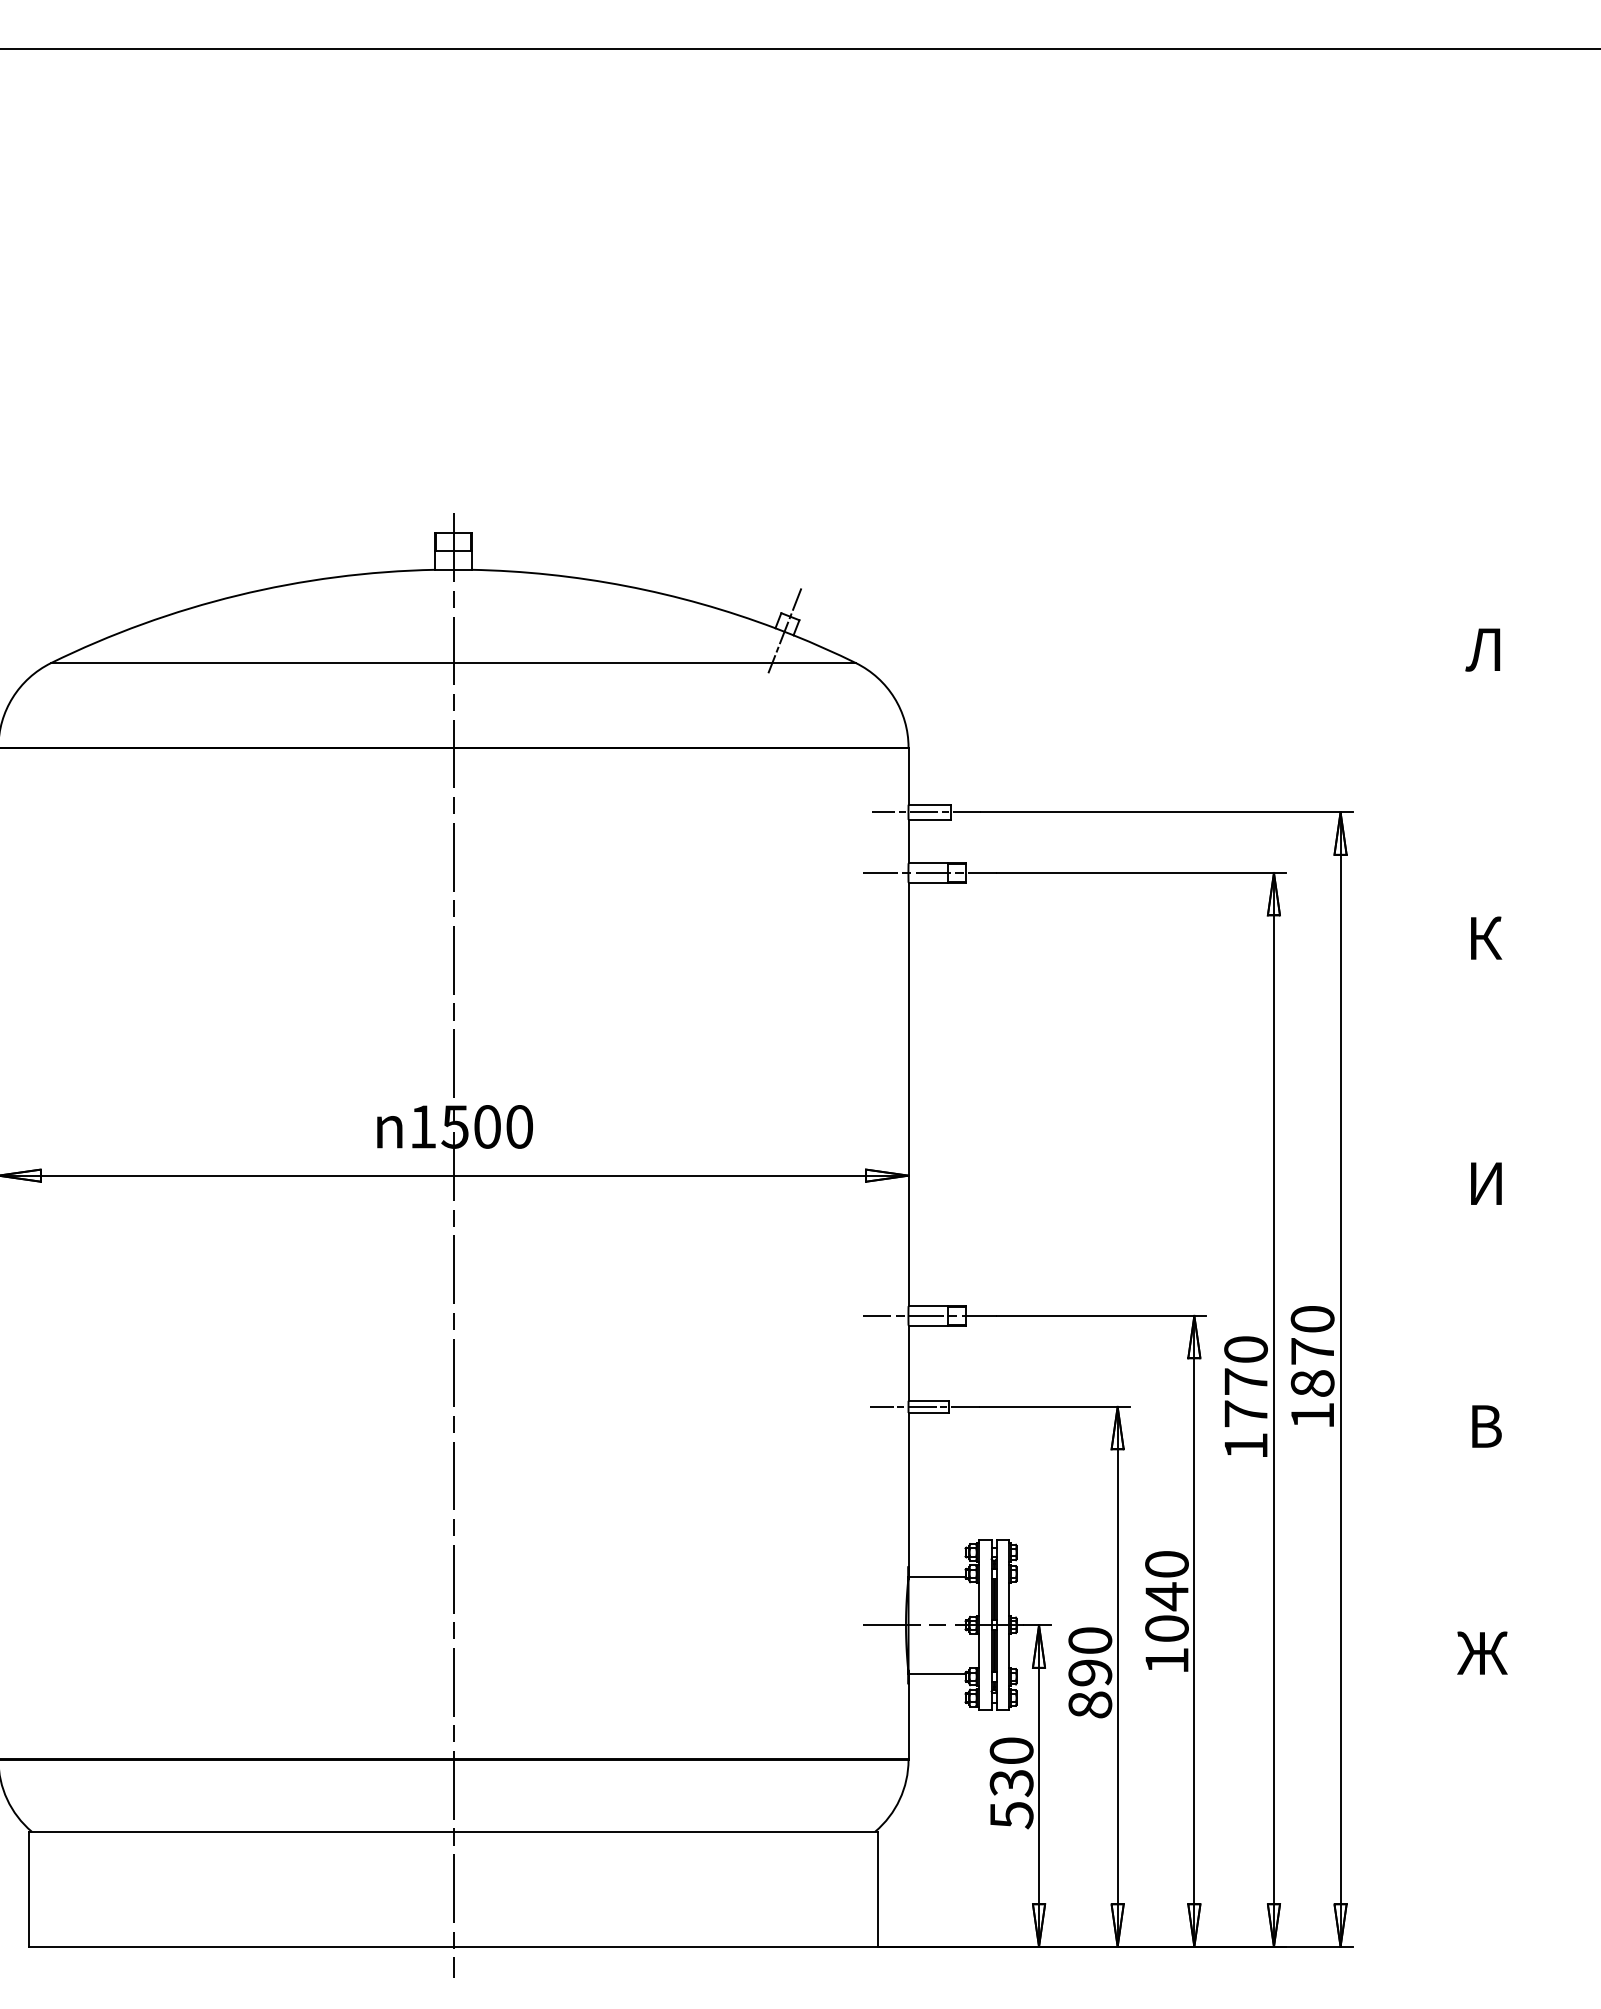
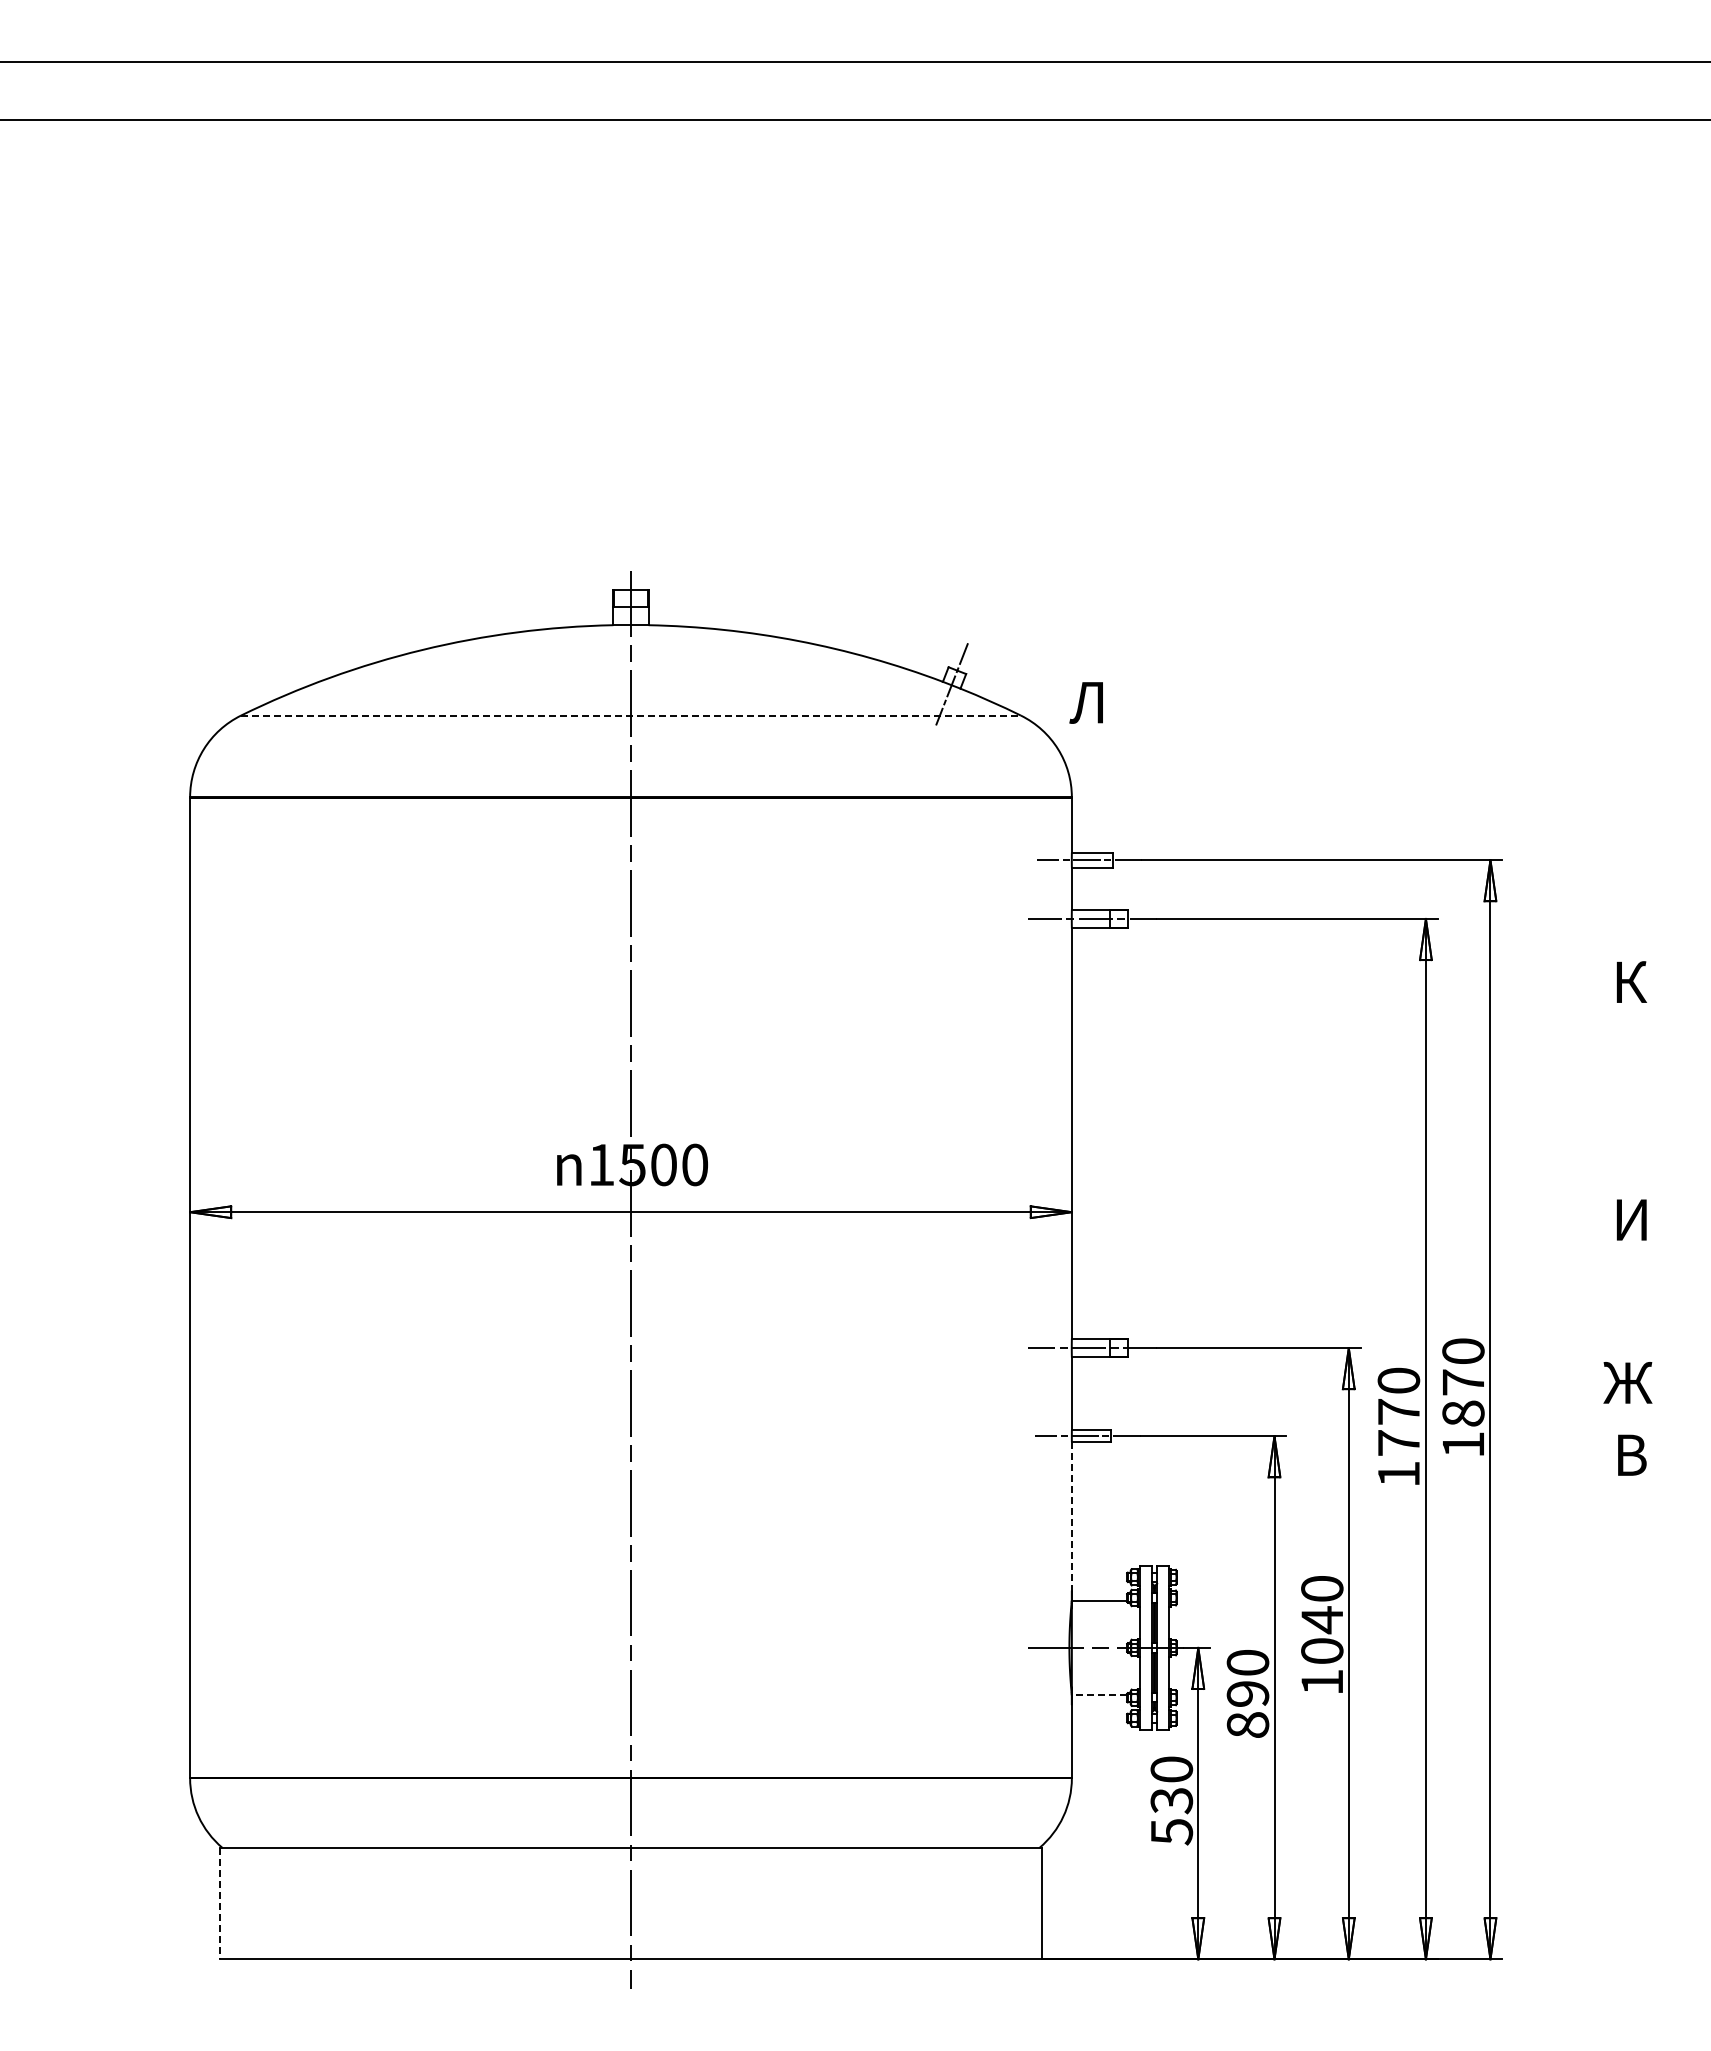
text: (1482, 649) -> (1085, 702), moved
line: (454, 663) -> (631, 715), solid -> dashed
line: (908, 1494) -> (1071, 1521), solid -> dashed
text: (1482, 1652) -> (1627, 1382), moved
line: (937, 1673) -> (1099, 1694), solid -> dashed
line: (28, 1889) -> (219, 1903), solid -> dashed

